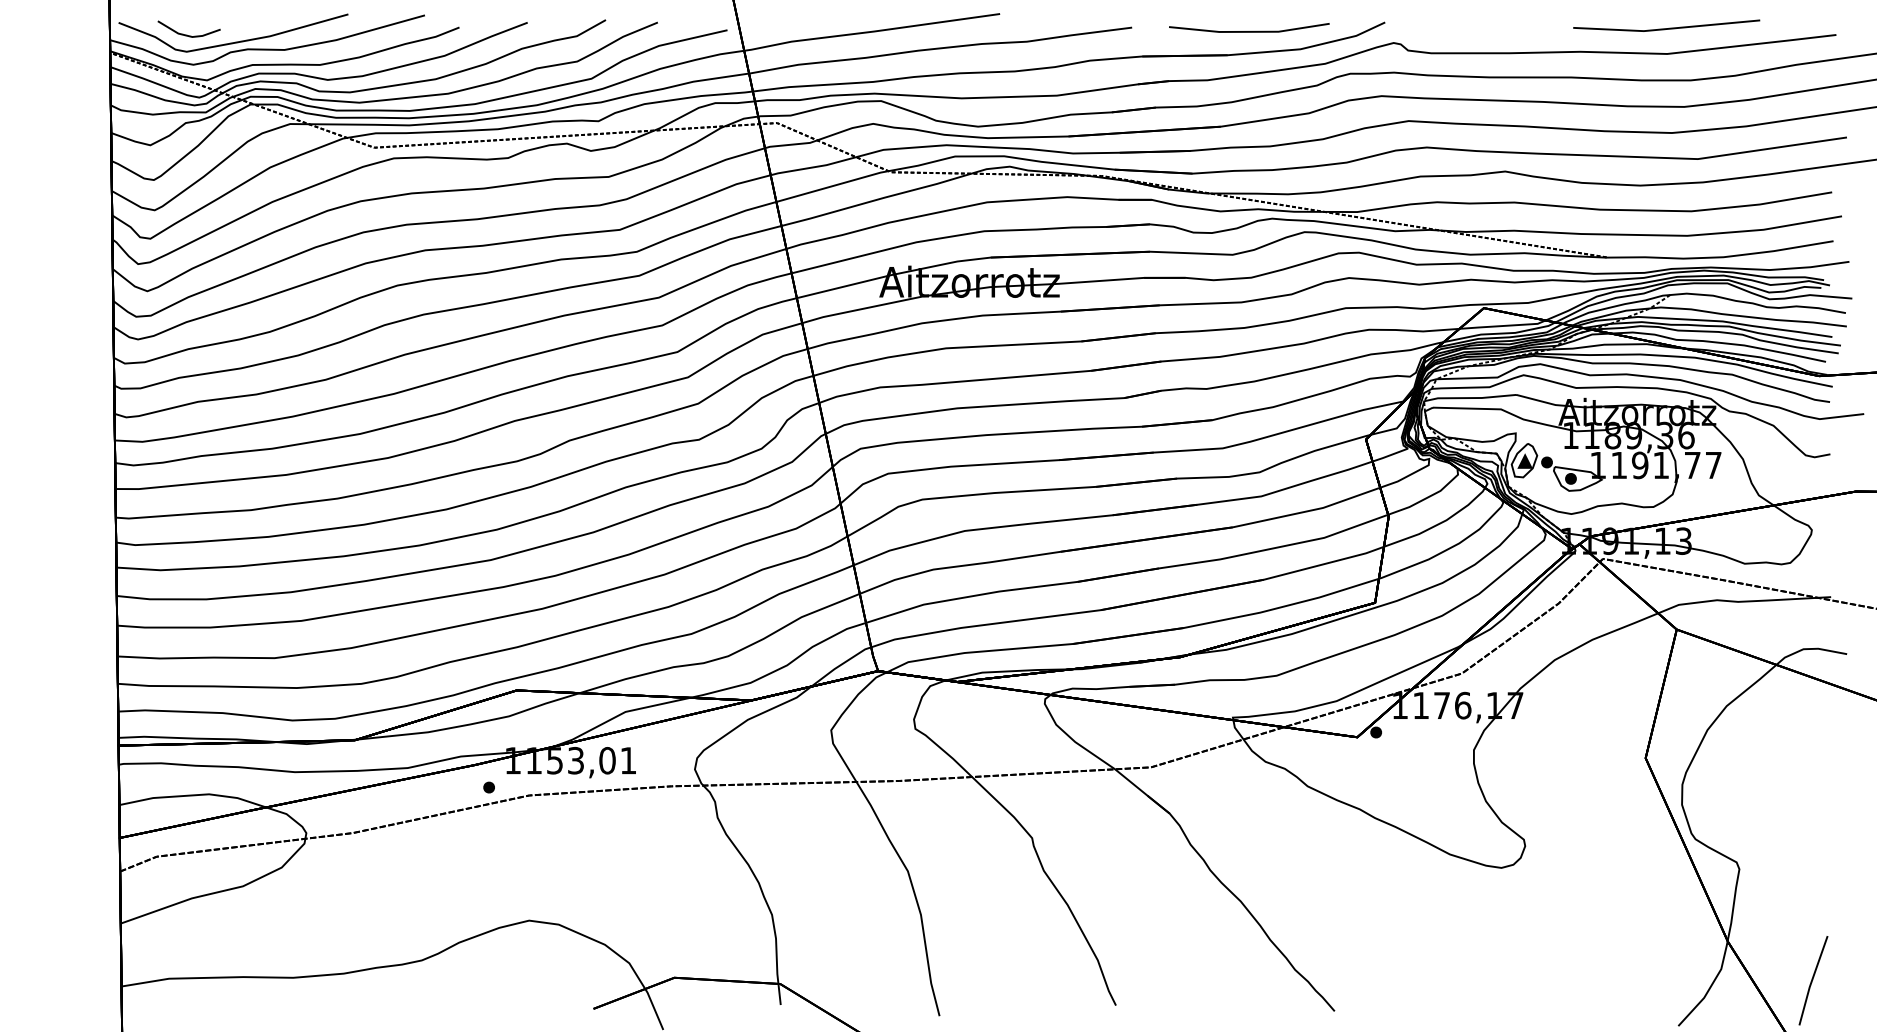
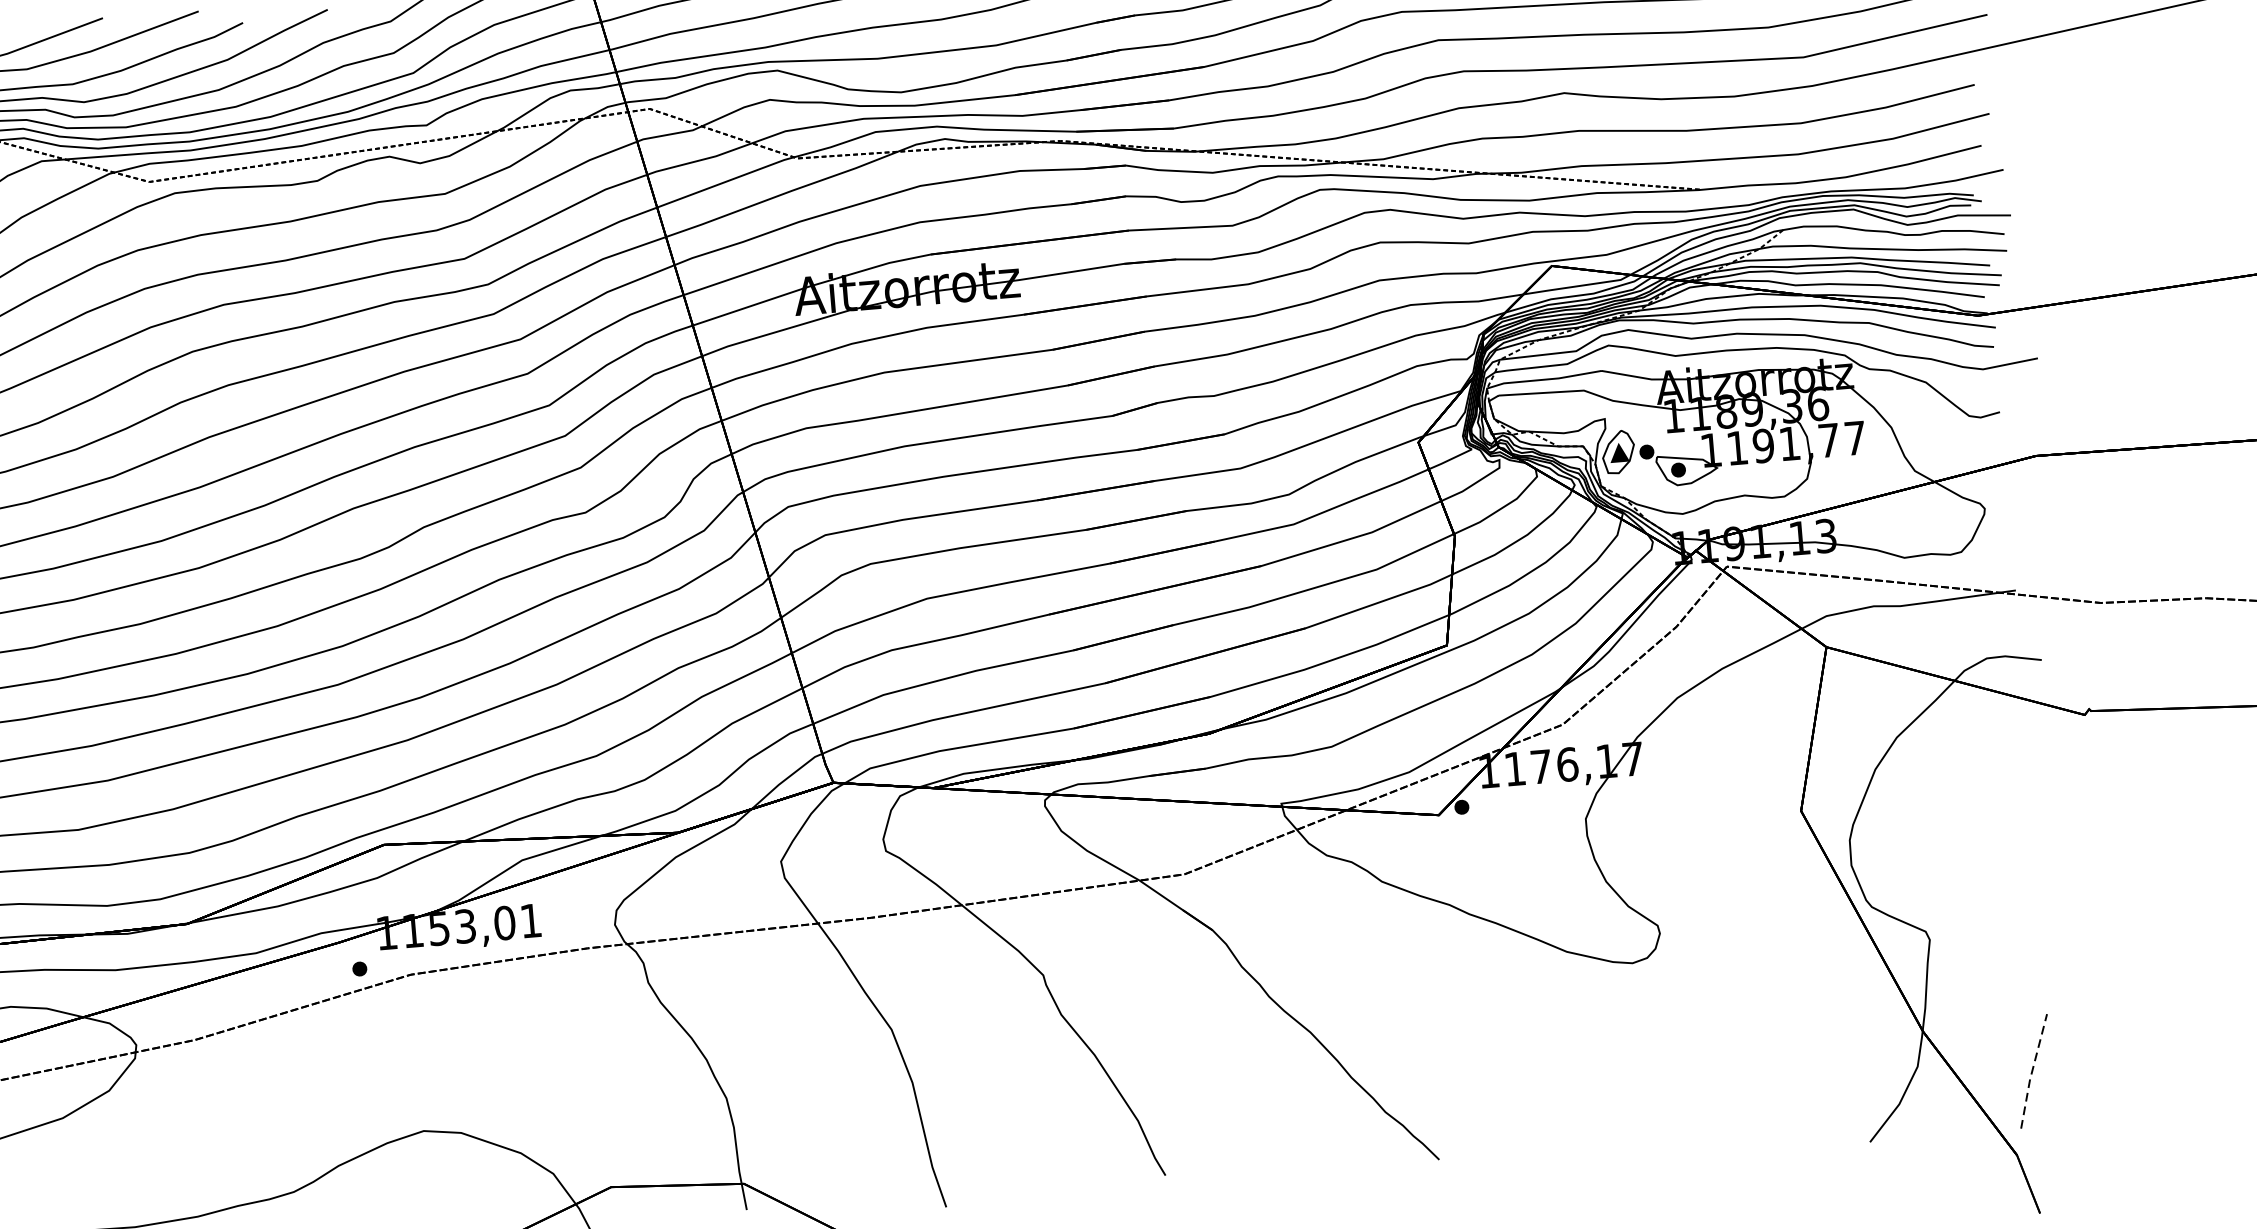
line: (1812, 980) -> (2032, 1071), solid -> dashed

